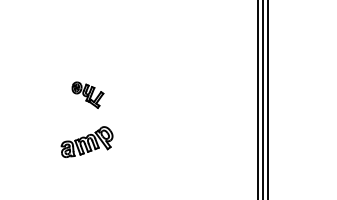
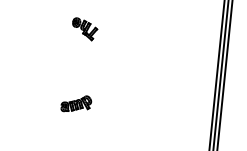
part: (87, 94) -> (84, 28), moved
part: (86, 141) -> (76, 103), size x0.71

